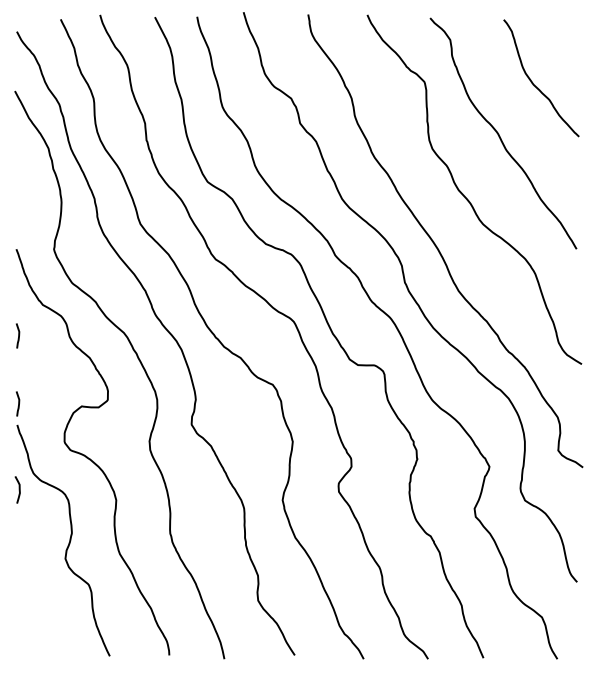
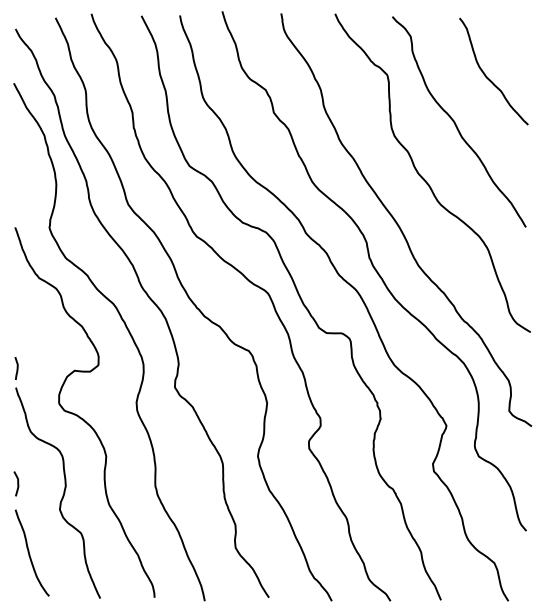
curve: (17, 335) -> (16, 306), removed
curve: (18, 489) -> (17, 483), moved
curve: (32, 605) -> (29, 552), added

